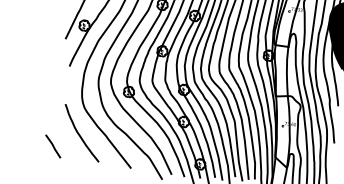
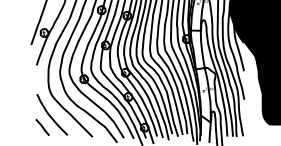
line: (53, 145) -> (42, 126), moved

